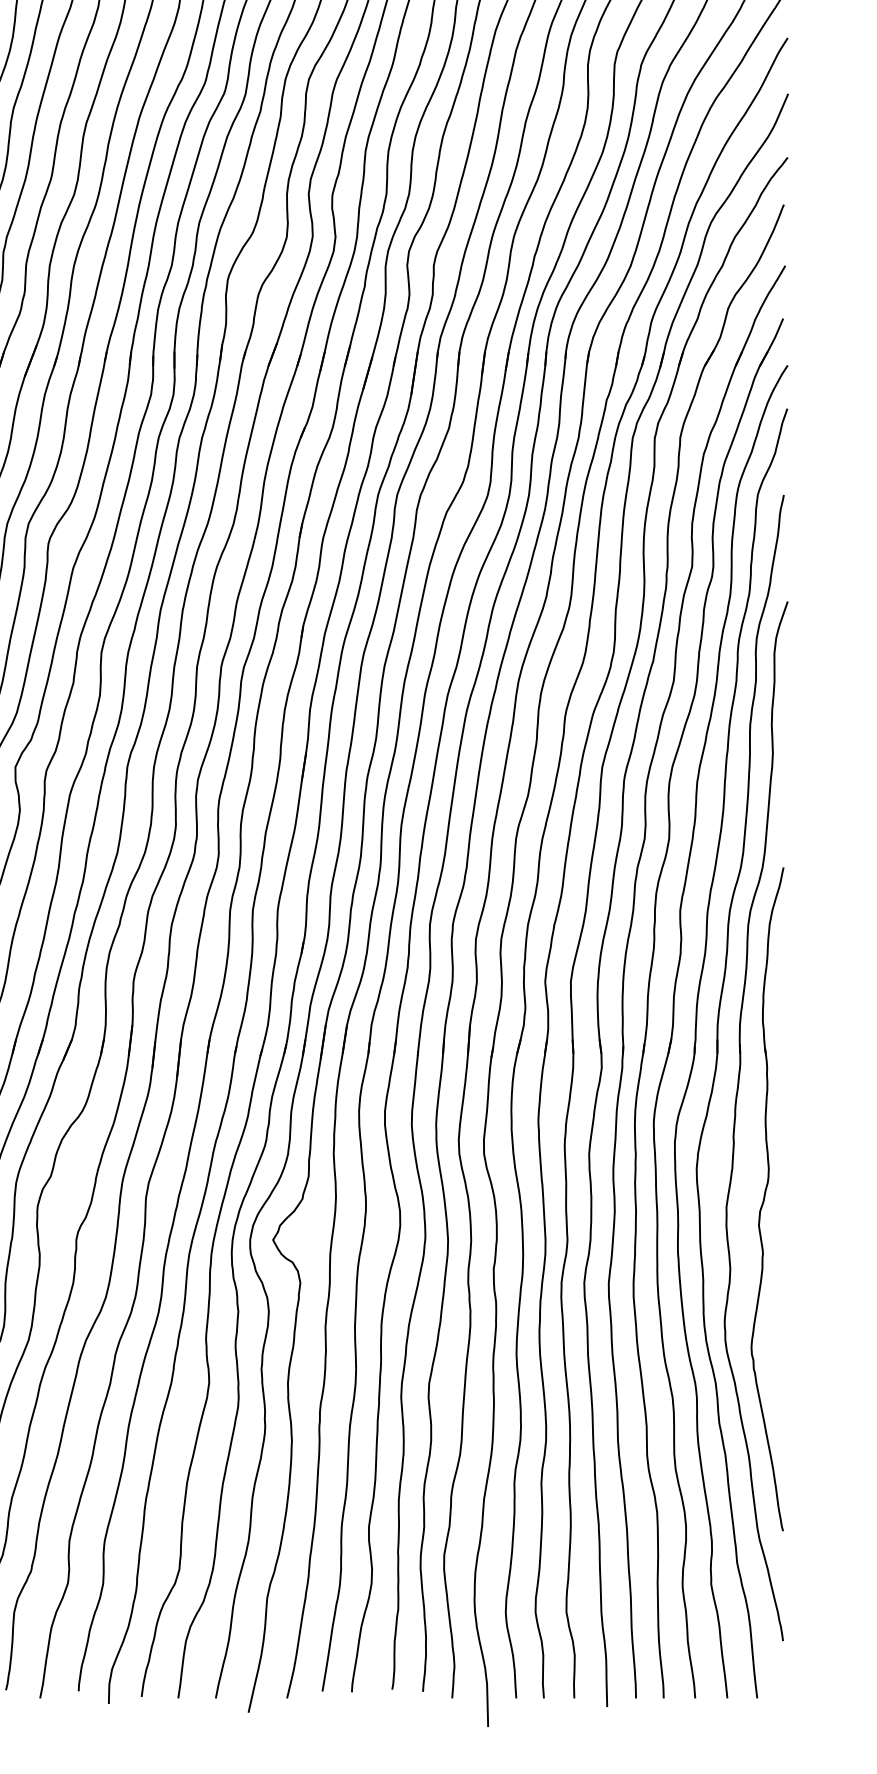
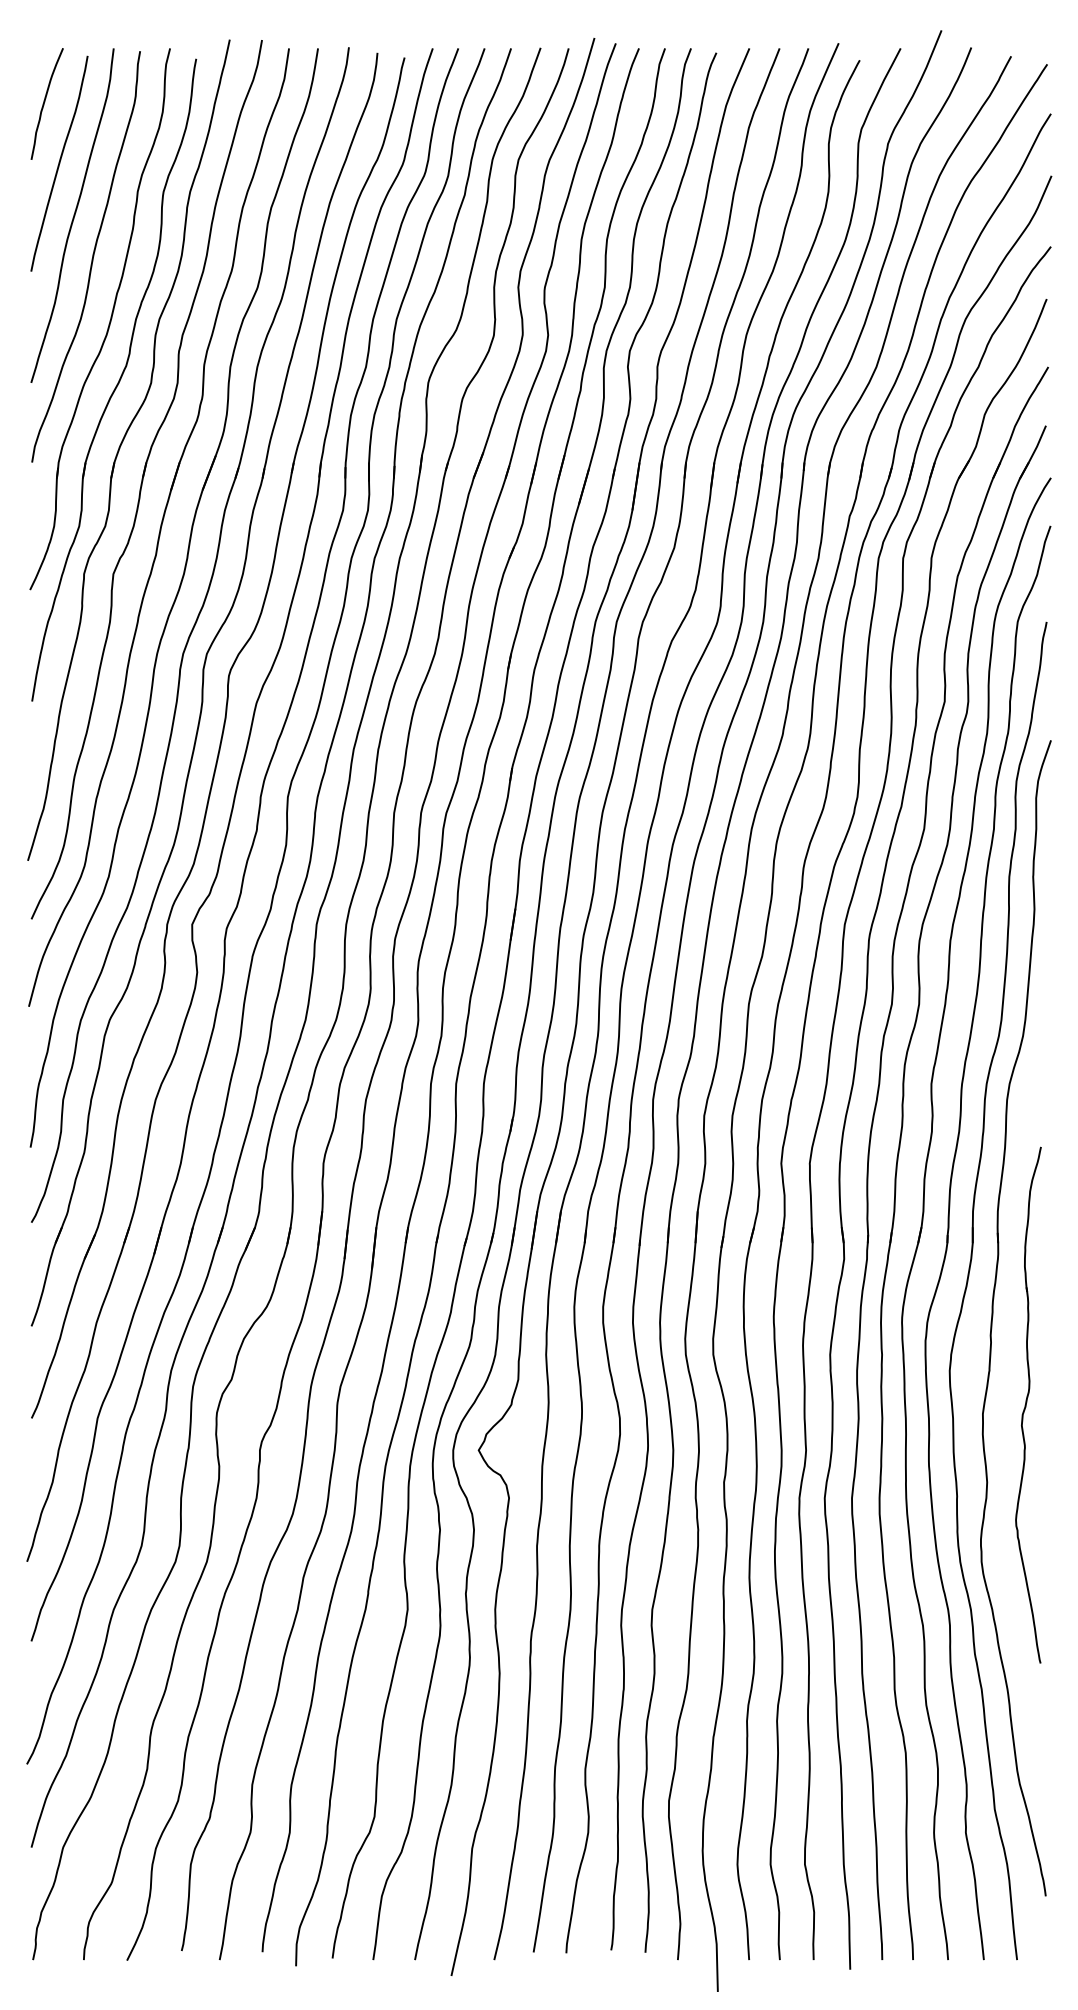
part: (767, 1199) -> (1028, 1405), size x0.7

